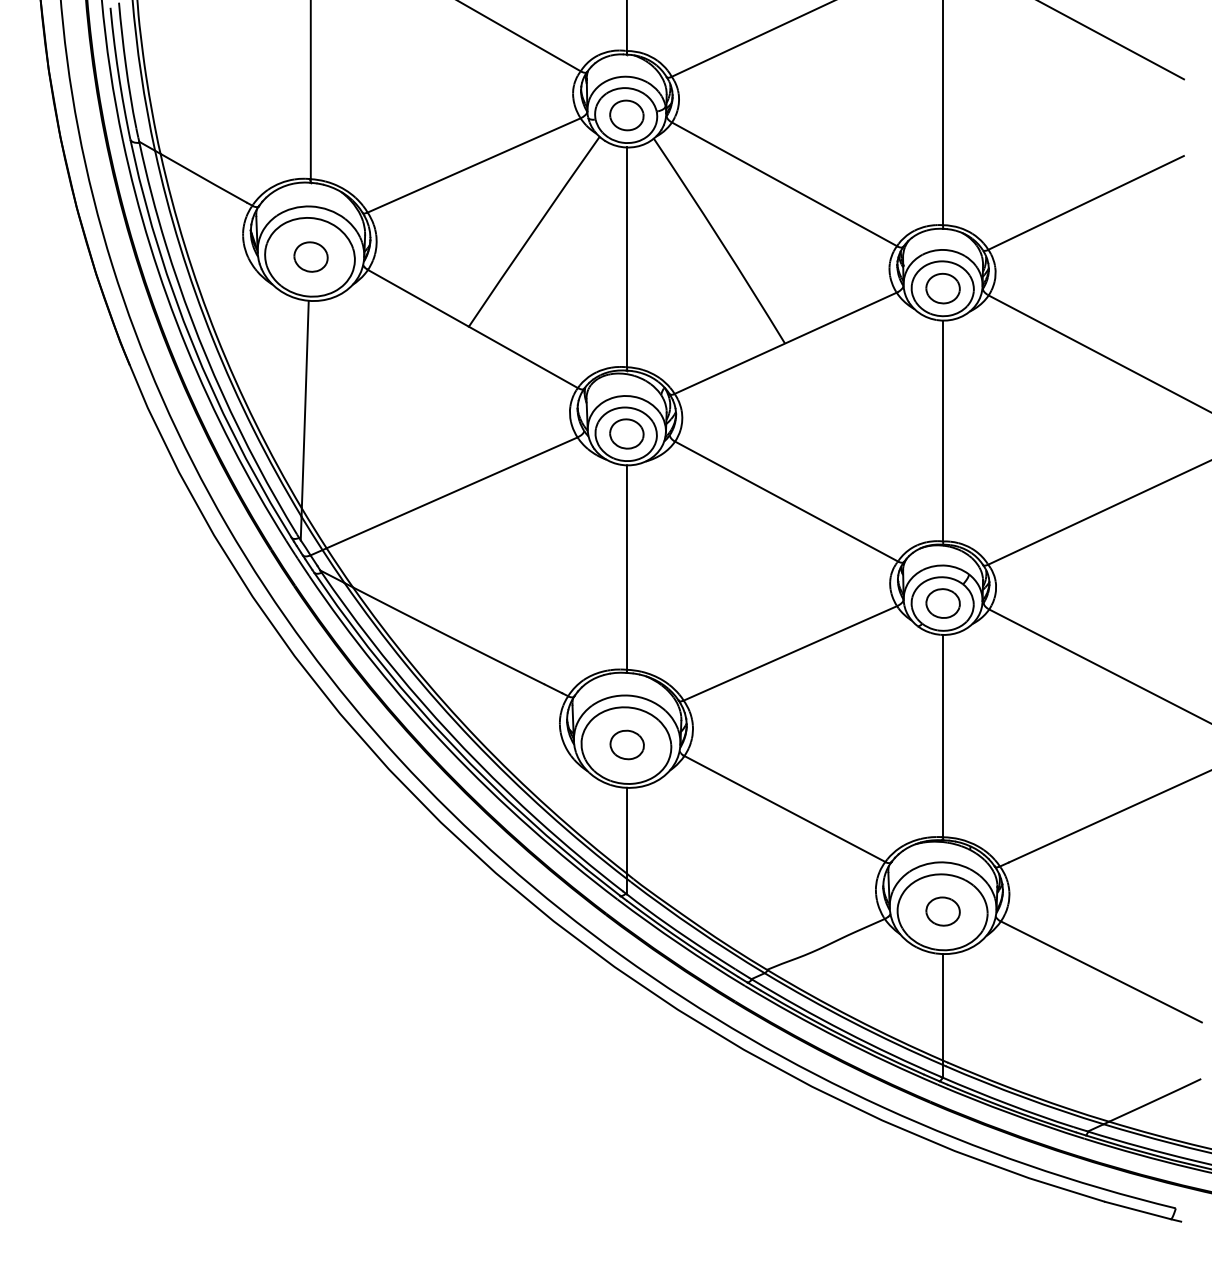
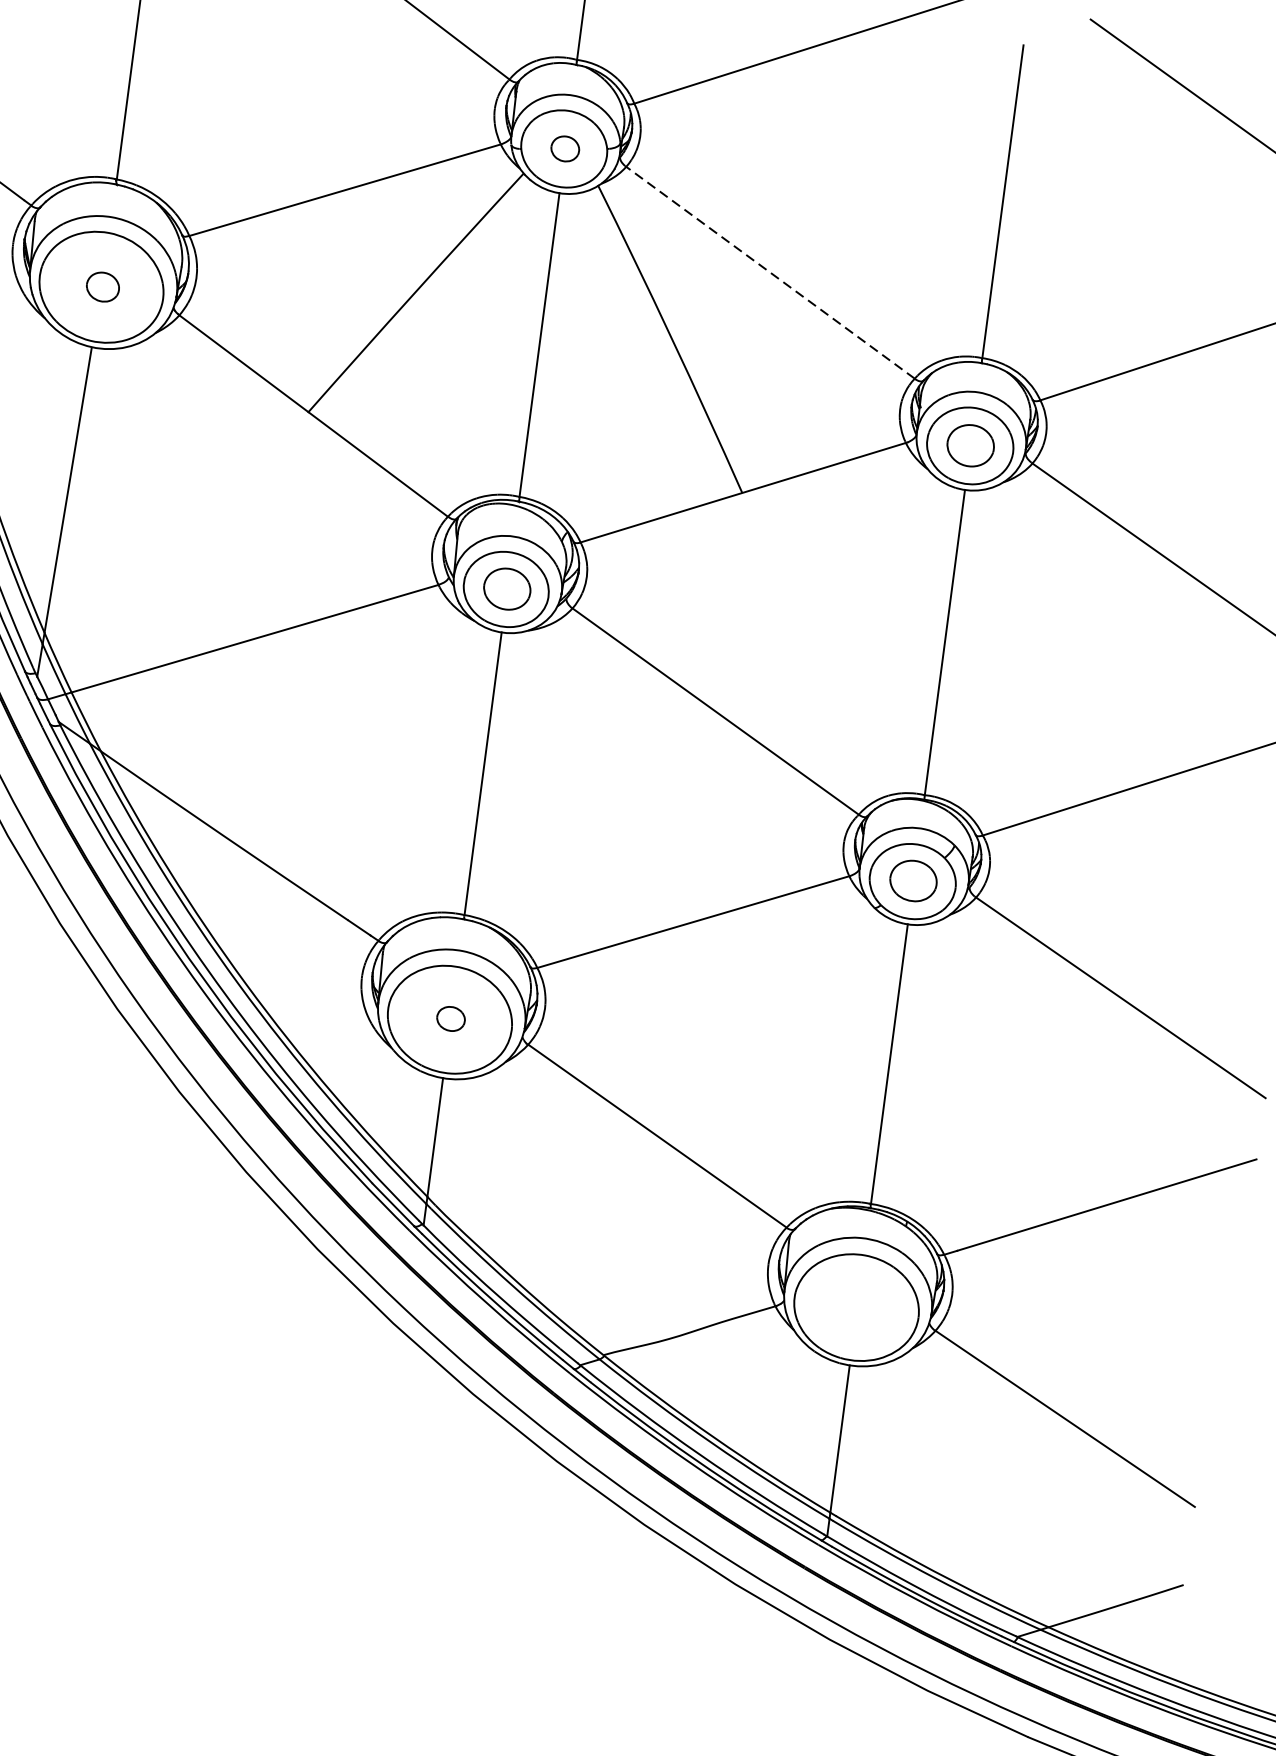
part: (626, 115) -> (564, 148), size x0.6
line: (784, 184) -> (770, 273), solid -> dashed
part: (310, 256) -> (102, 286), size x0.7
part: (626, 744) -> (450, 1018), size x0.6
part: (942, 911) -> (856, 1306), removed

